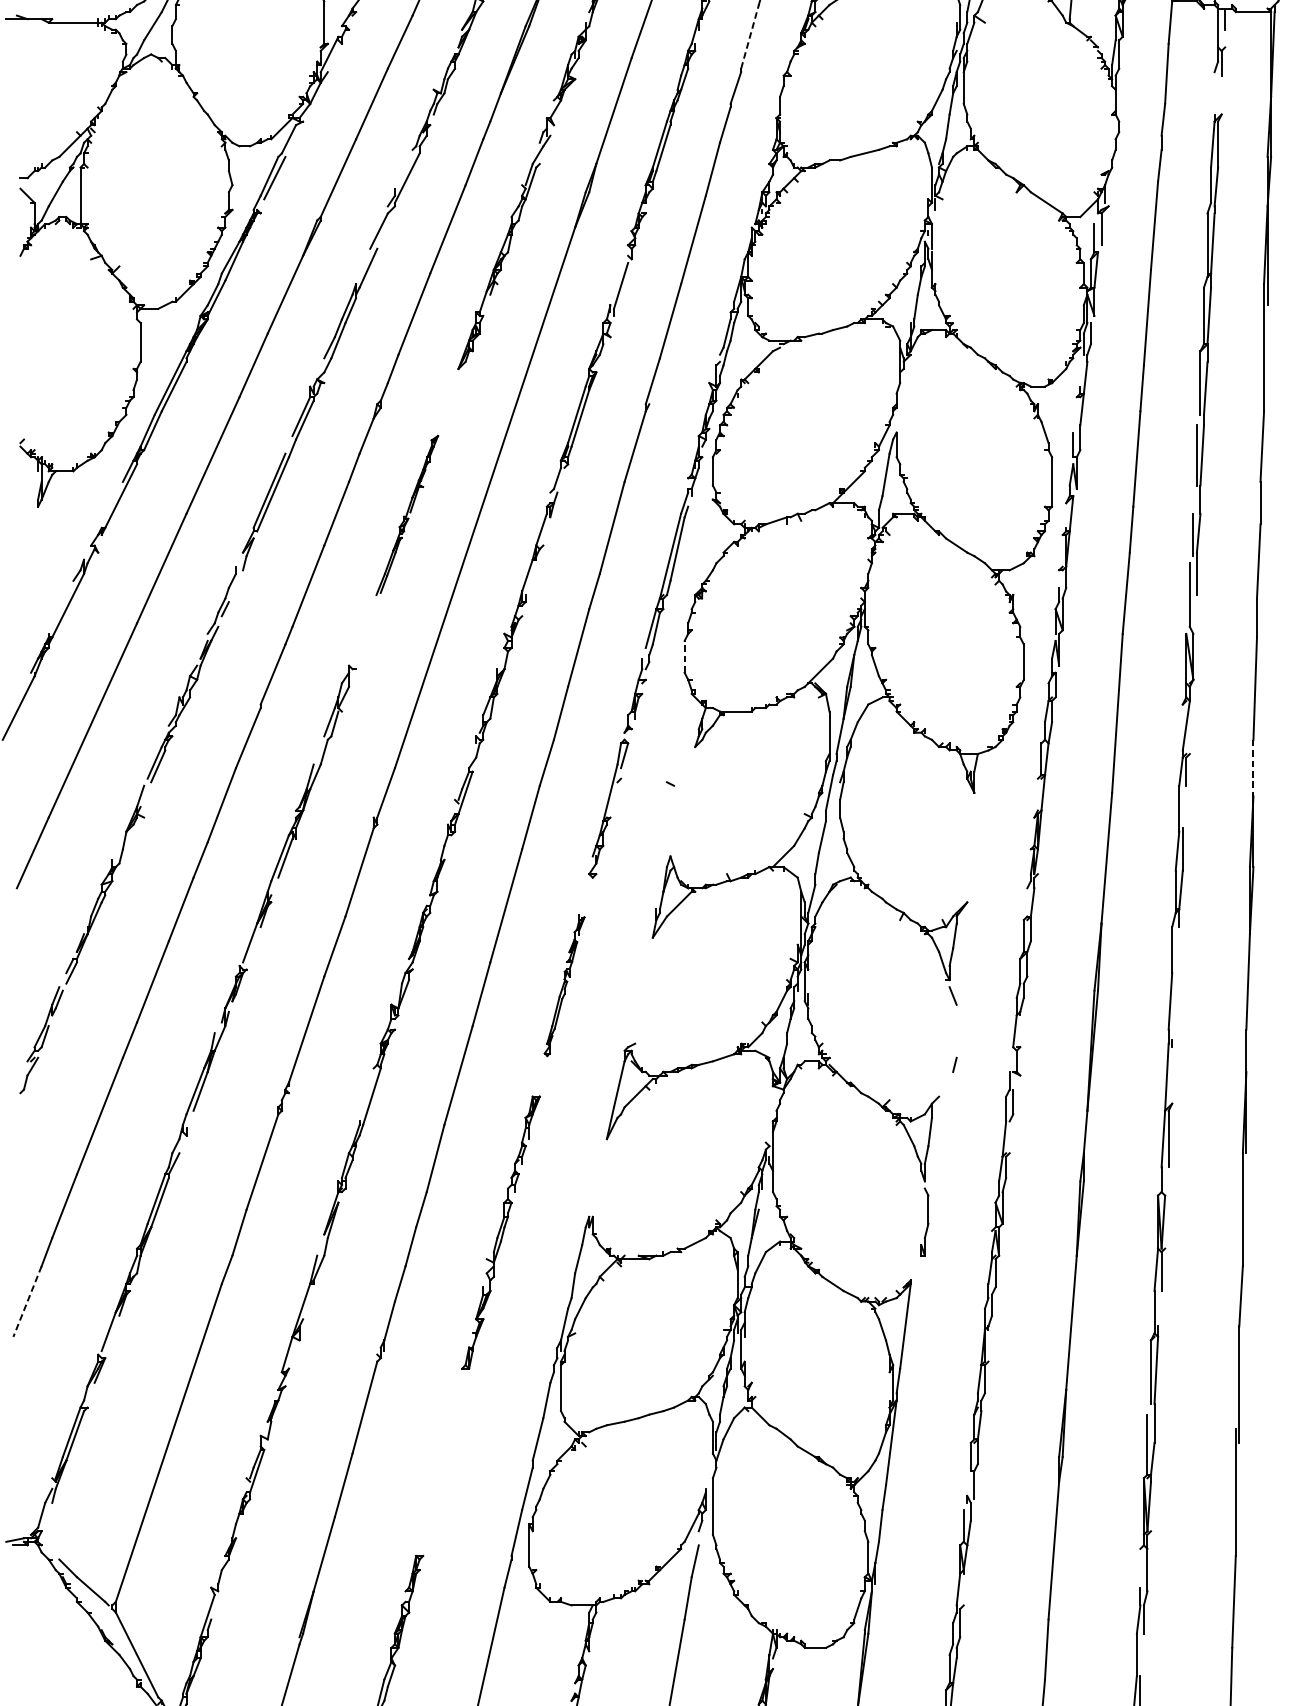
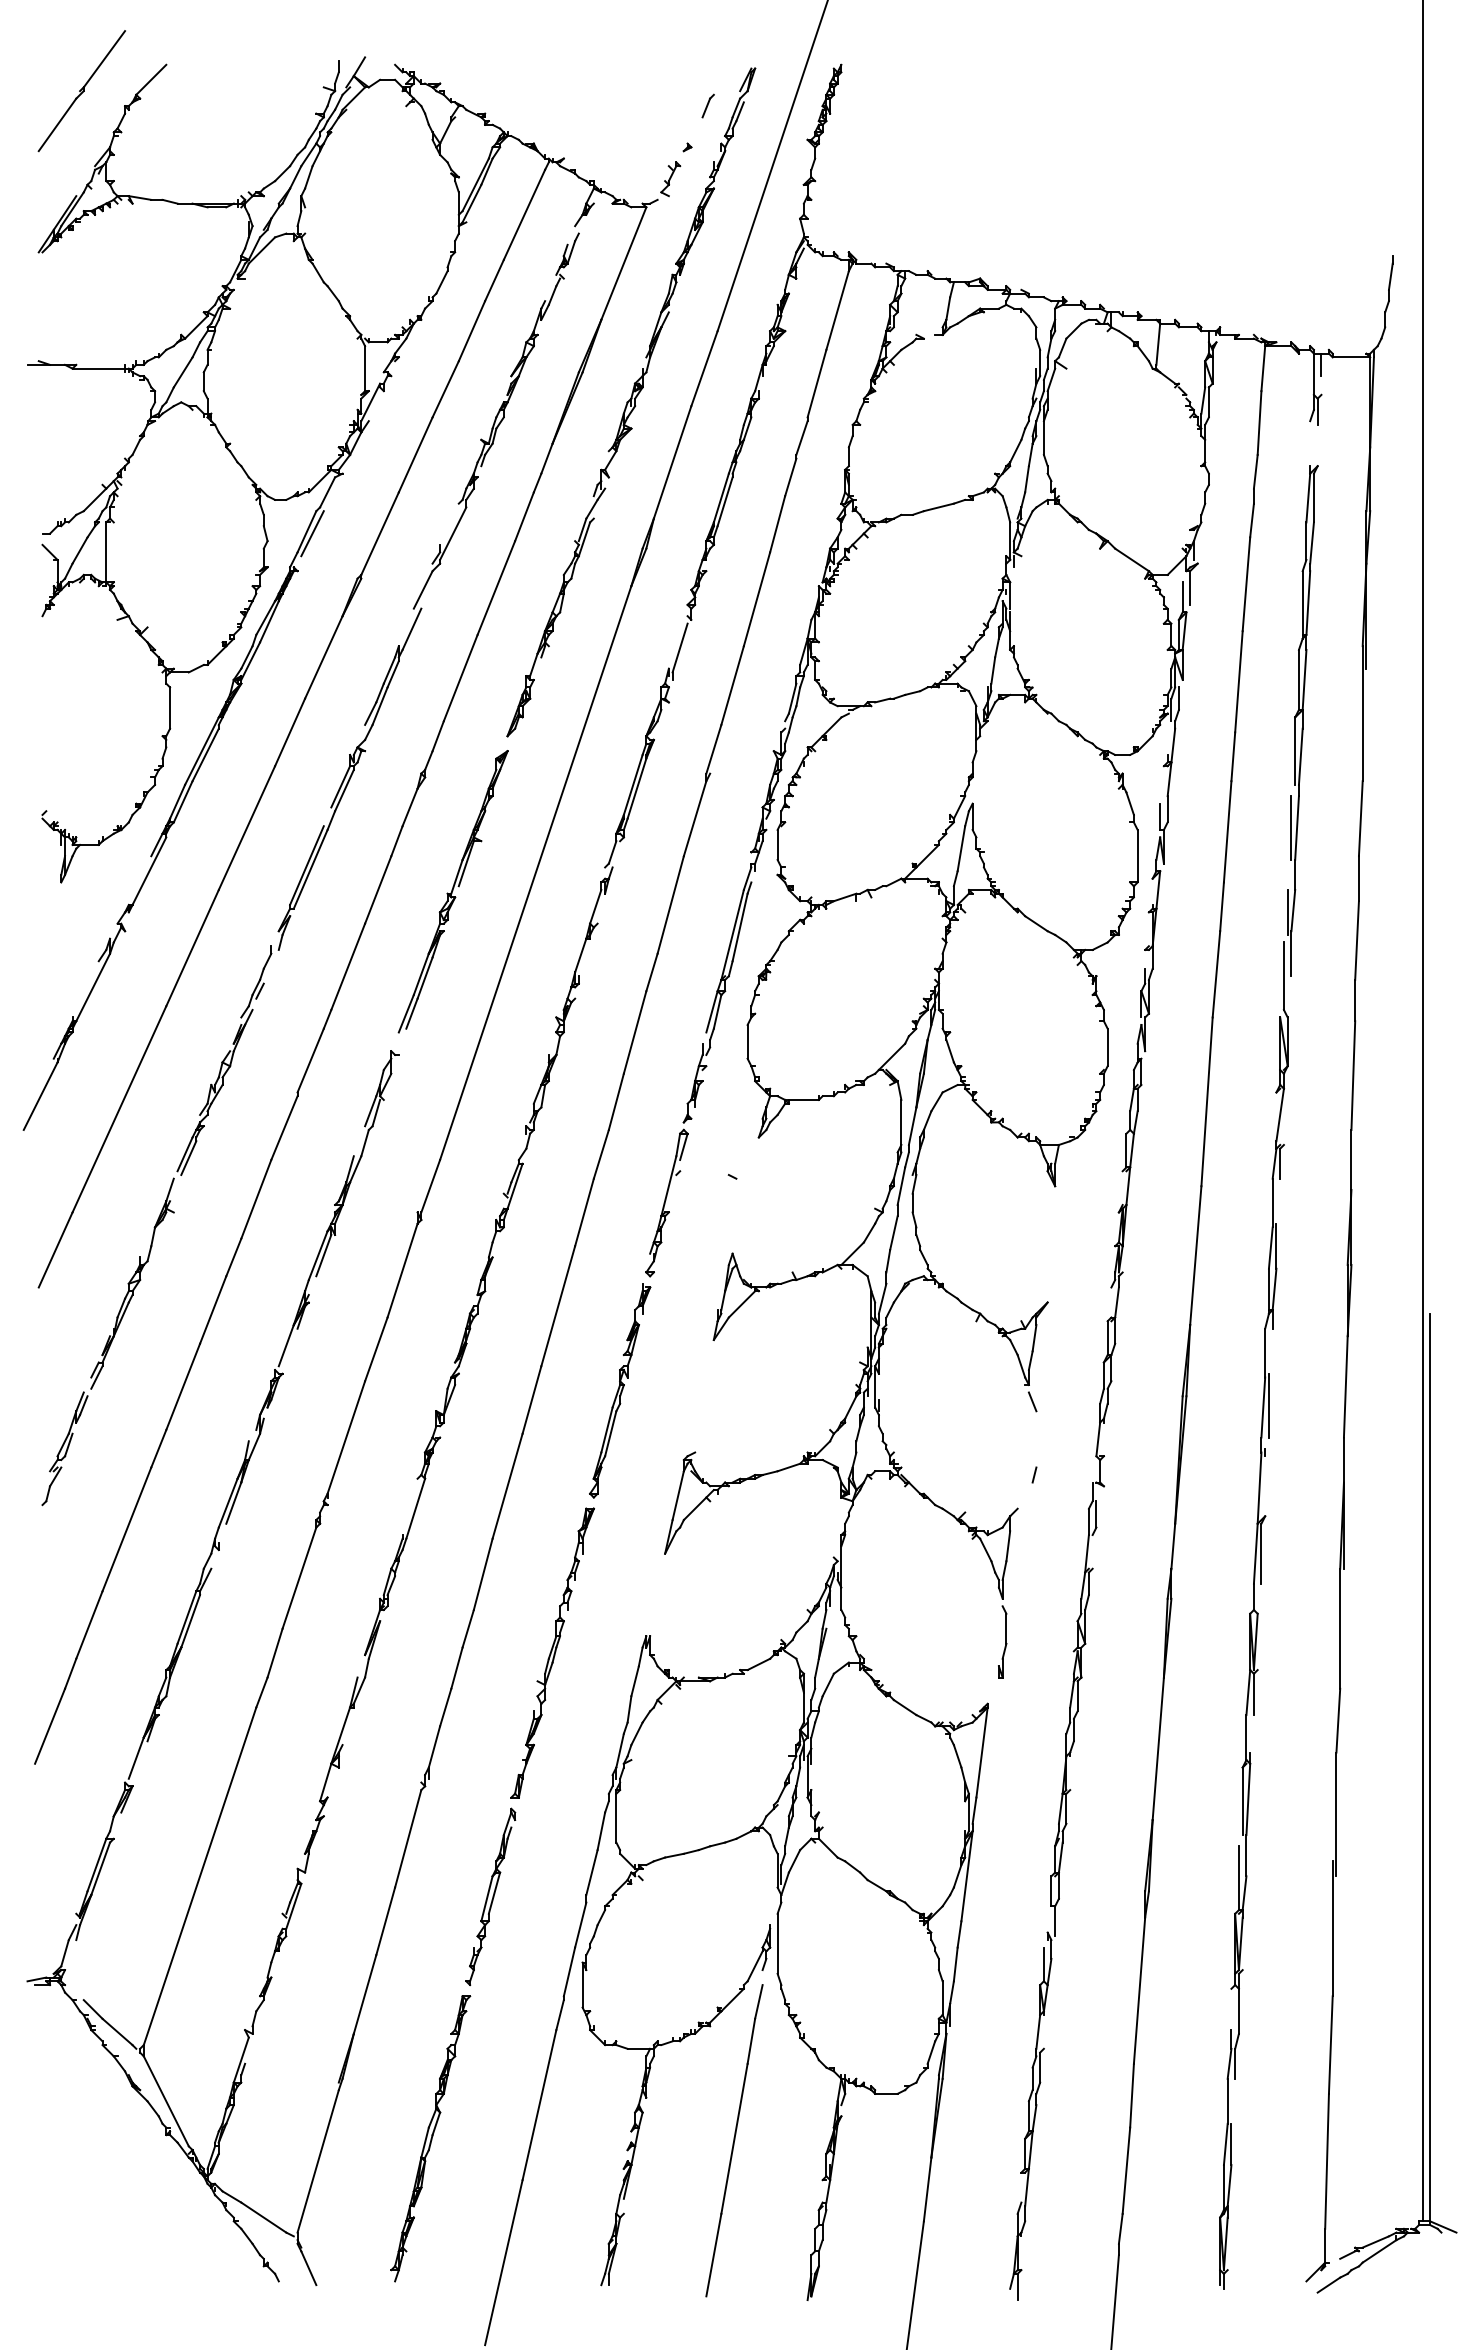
line: (750, 36) -> (817, 383), dashed -> solid
part: (406, 515) -> (452, 891), size x1.67
line: (684, 656) -> (747, 1041), dashed -> solid
line: (1253, 768) -> (1351, 1160), dashed -> solid
part: (564, 985) -> (620, 1390), size x1.43
line: (1175, 999) -> (1268, 1405), added
line: (27, 1301) -> (49, 1726), dashed -> solid
part: (442, 1461) -> (490, 1896), added

